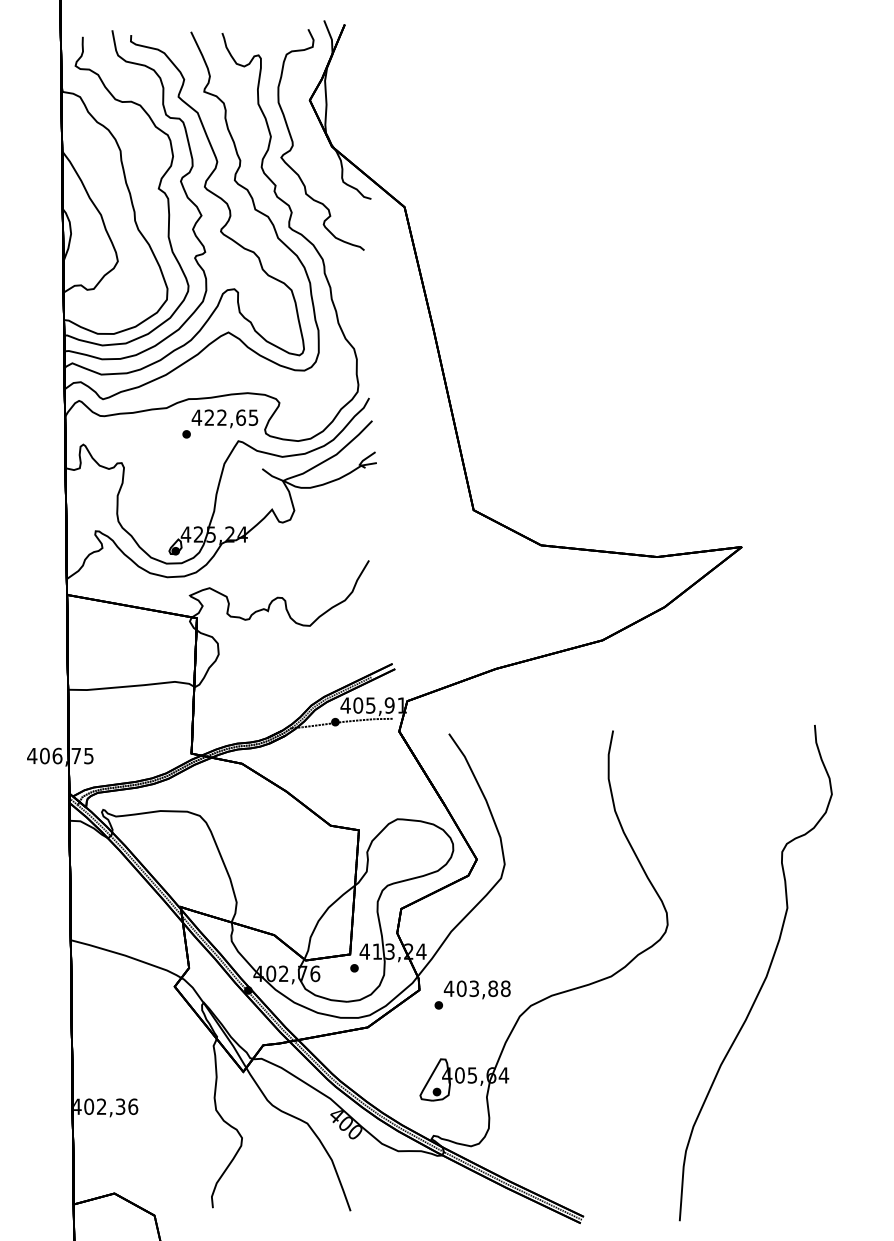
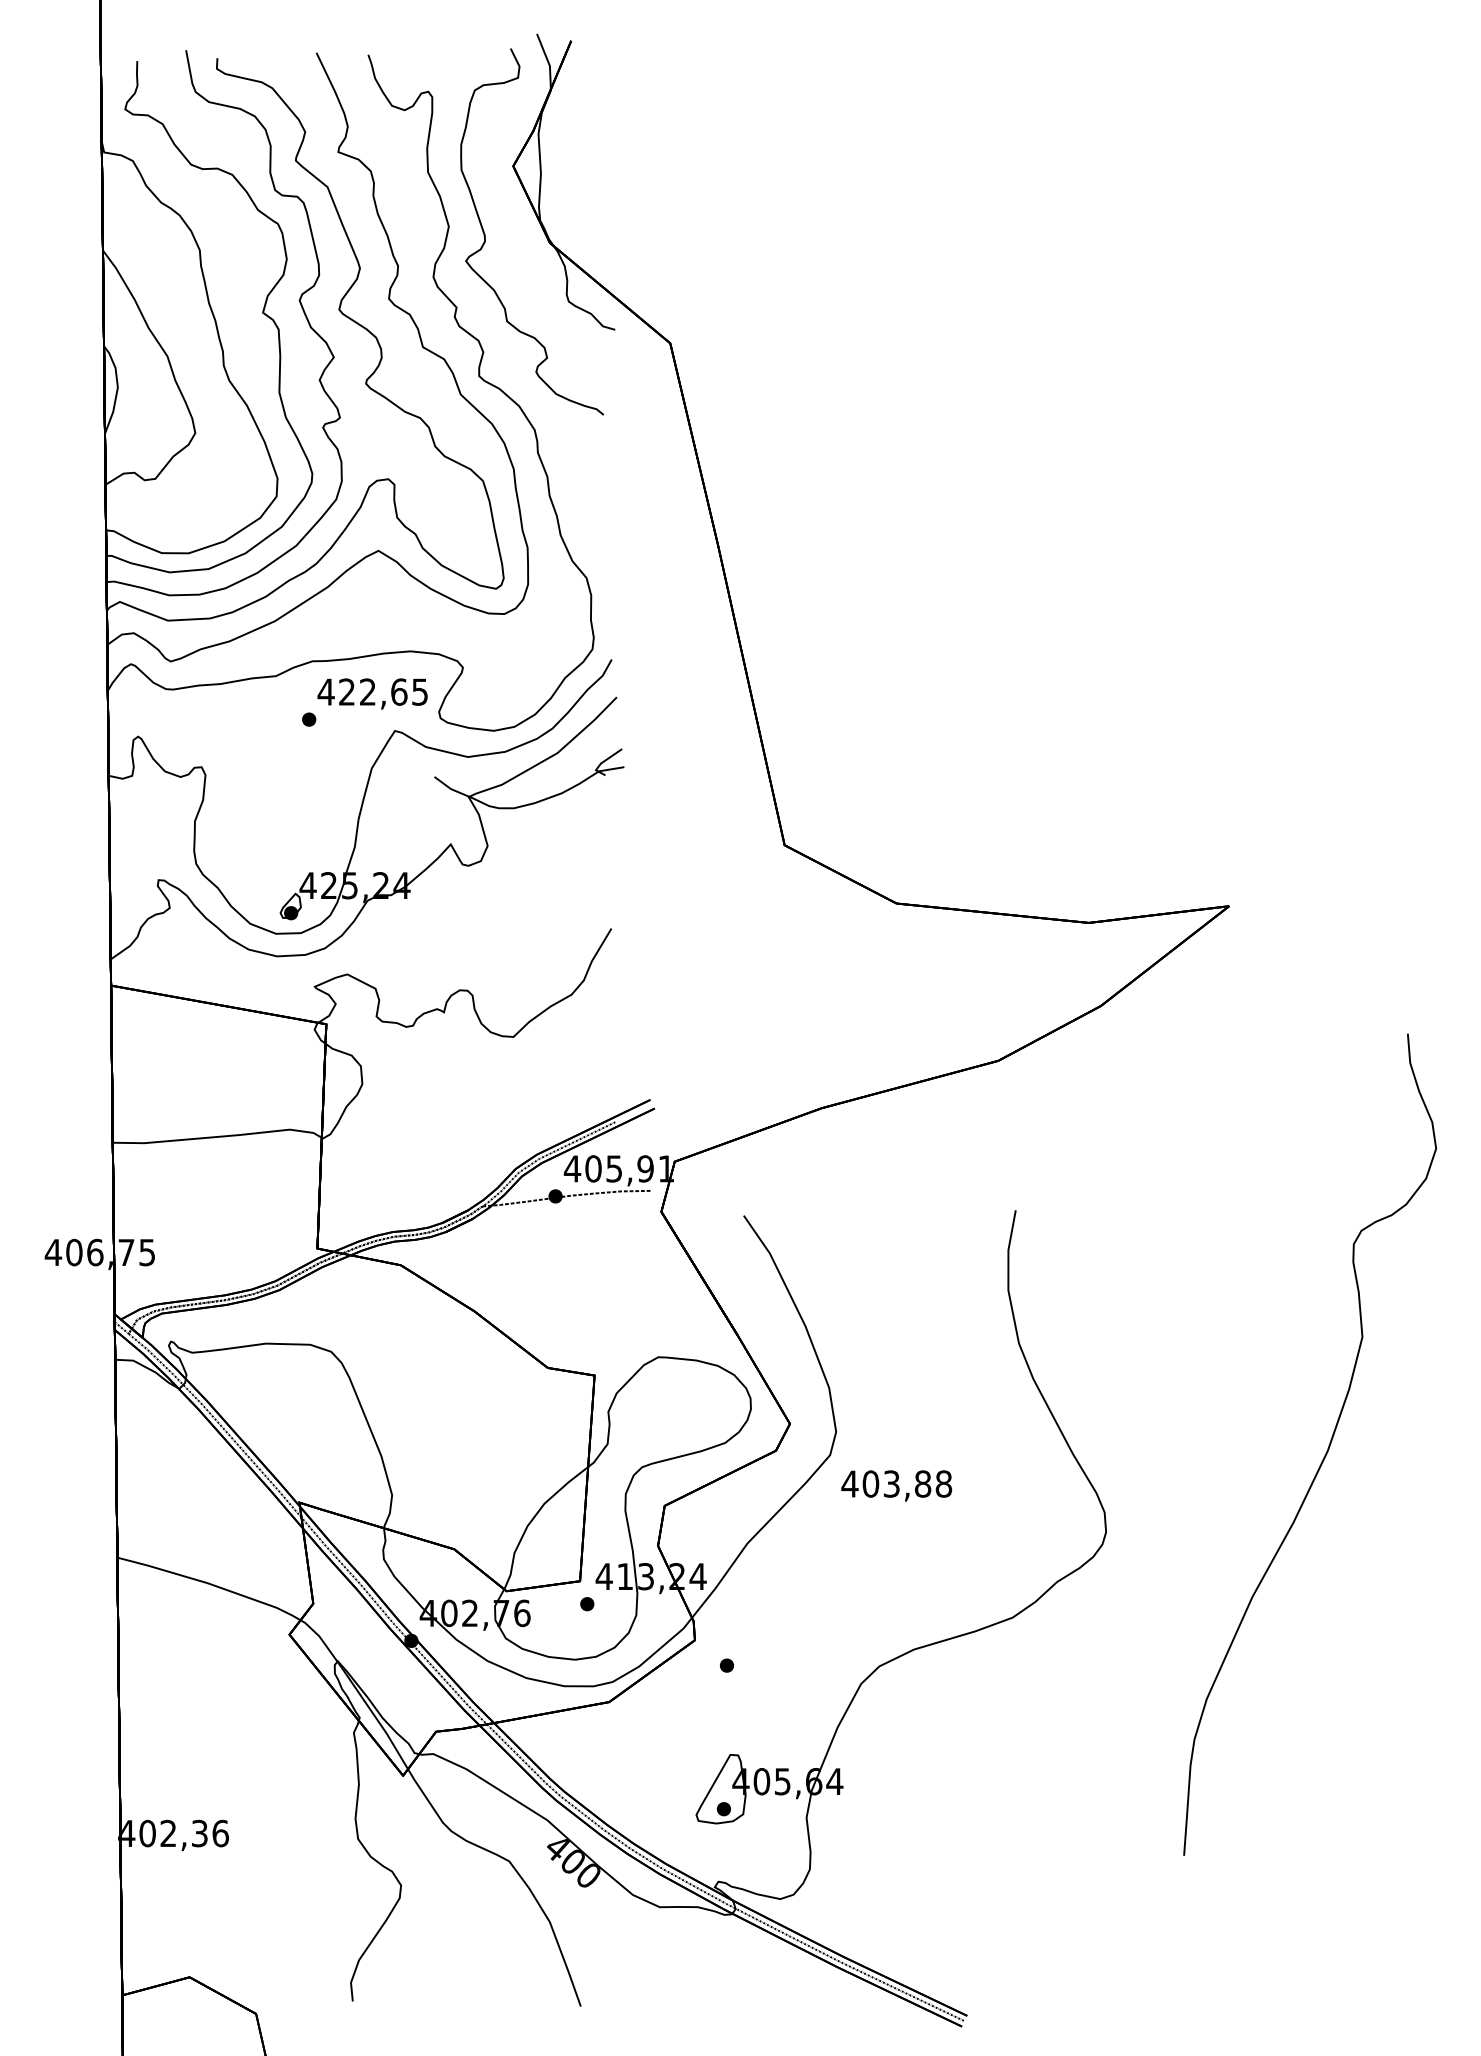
part: (764, 978) -> (1324, 1453), moved
text: (476, 989) -> (895, 1485), moved

